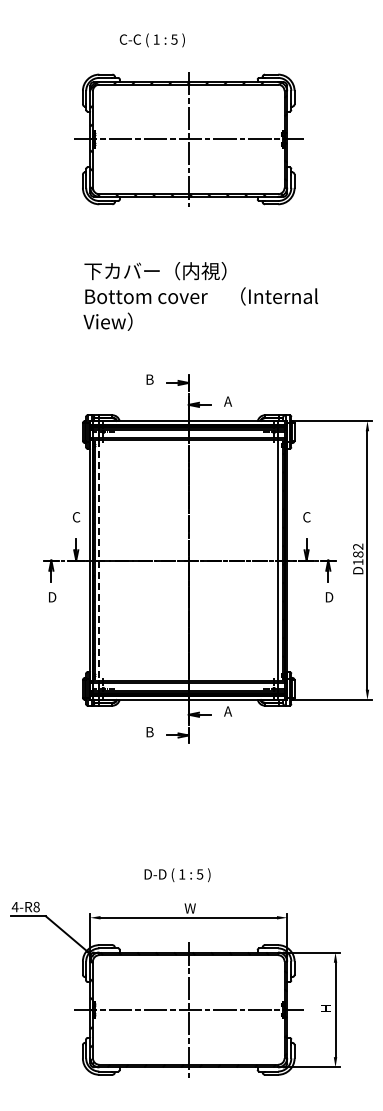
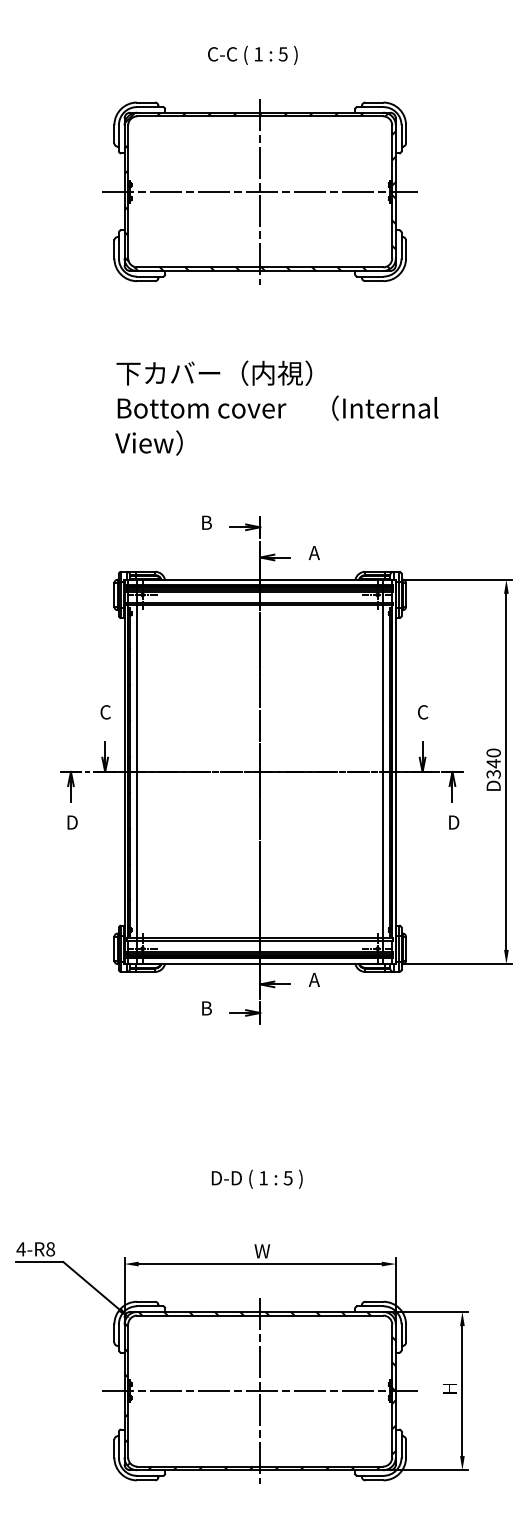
text: (151, 40) -> (251, 55), moved
text: (358, 554) -> (494, 763), D182 -> D340
line: (99, 560) -> (137, 771), dashed -> solid
text: (177, 875) -> (257, 1179), moved

